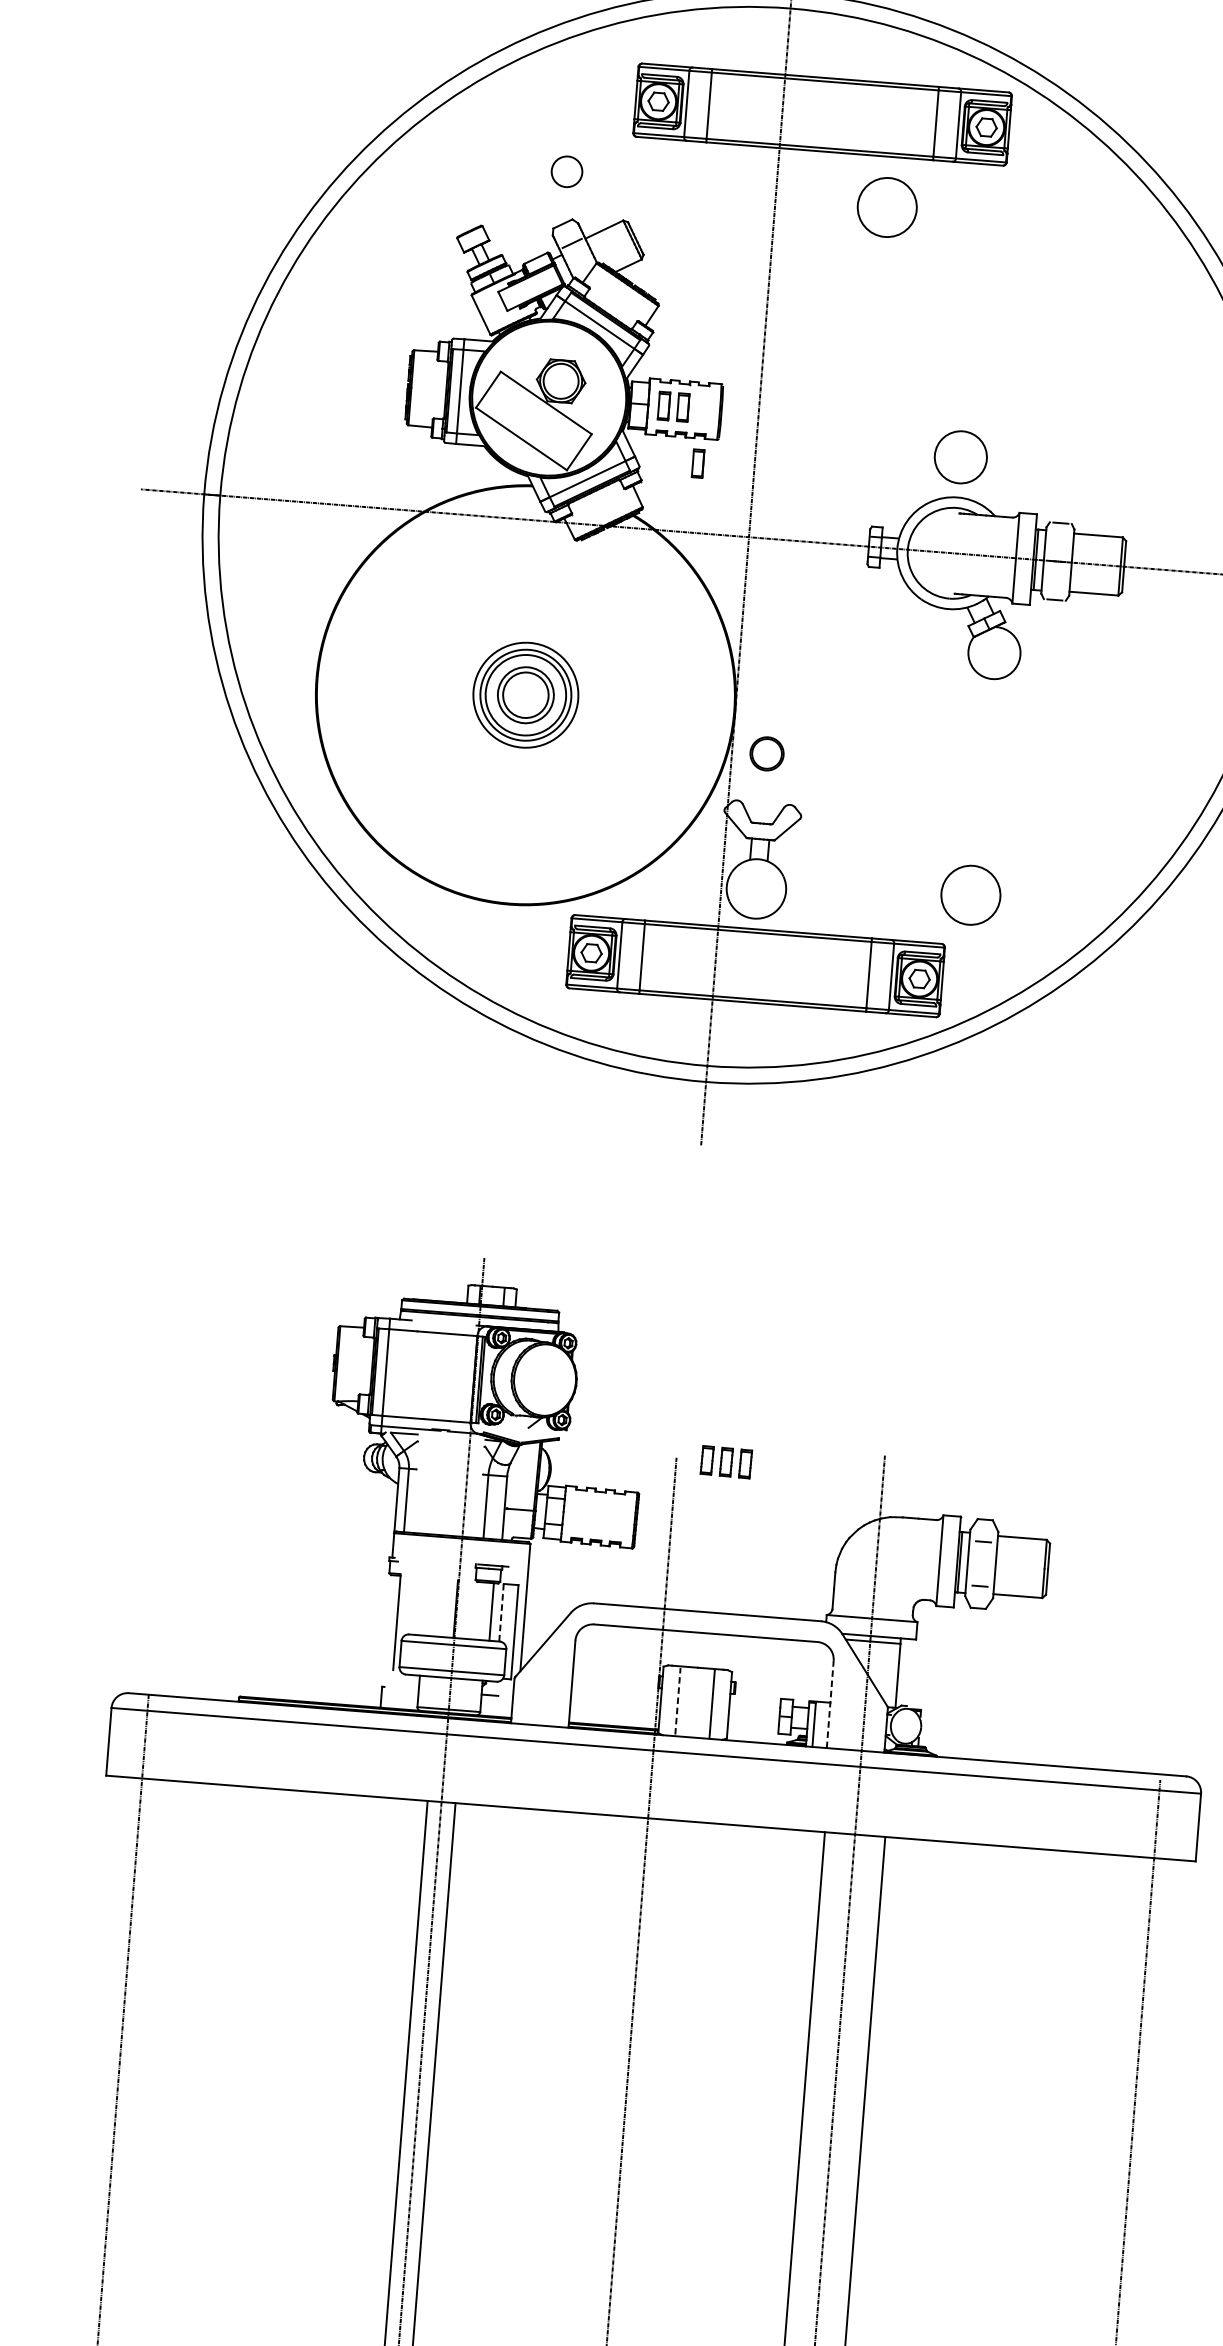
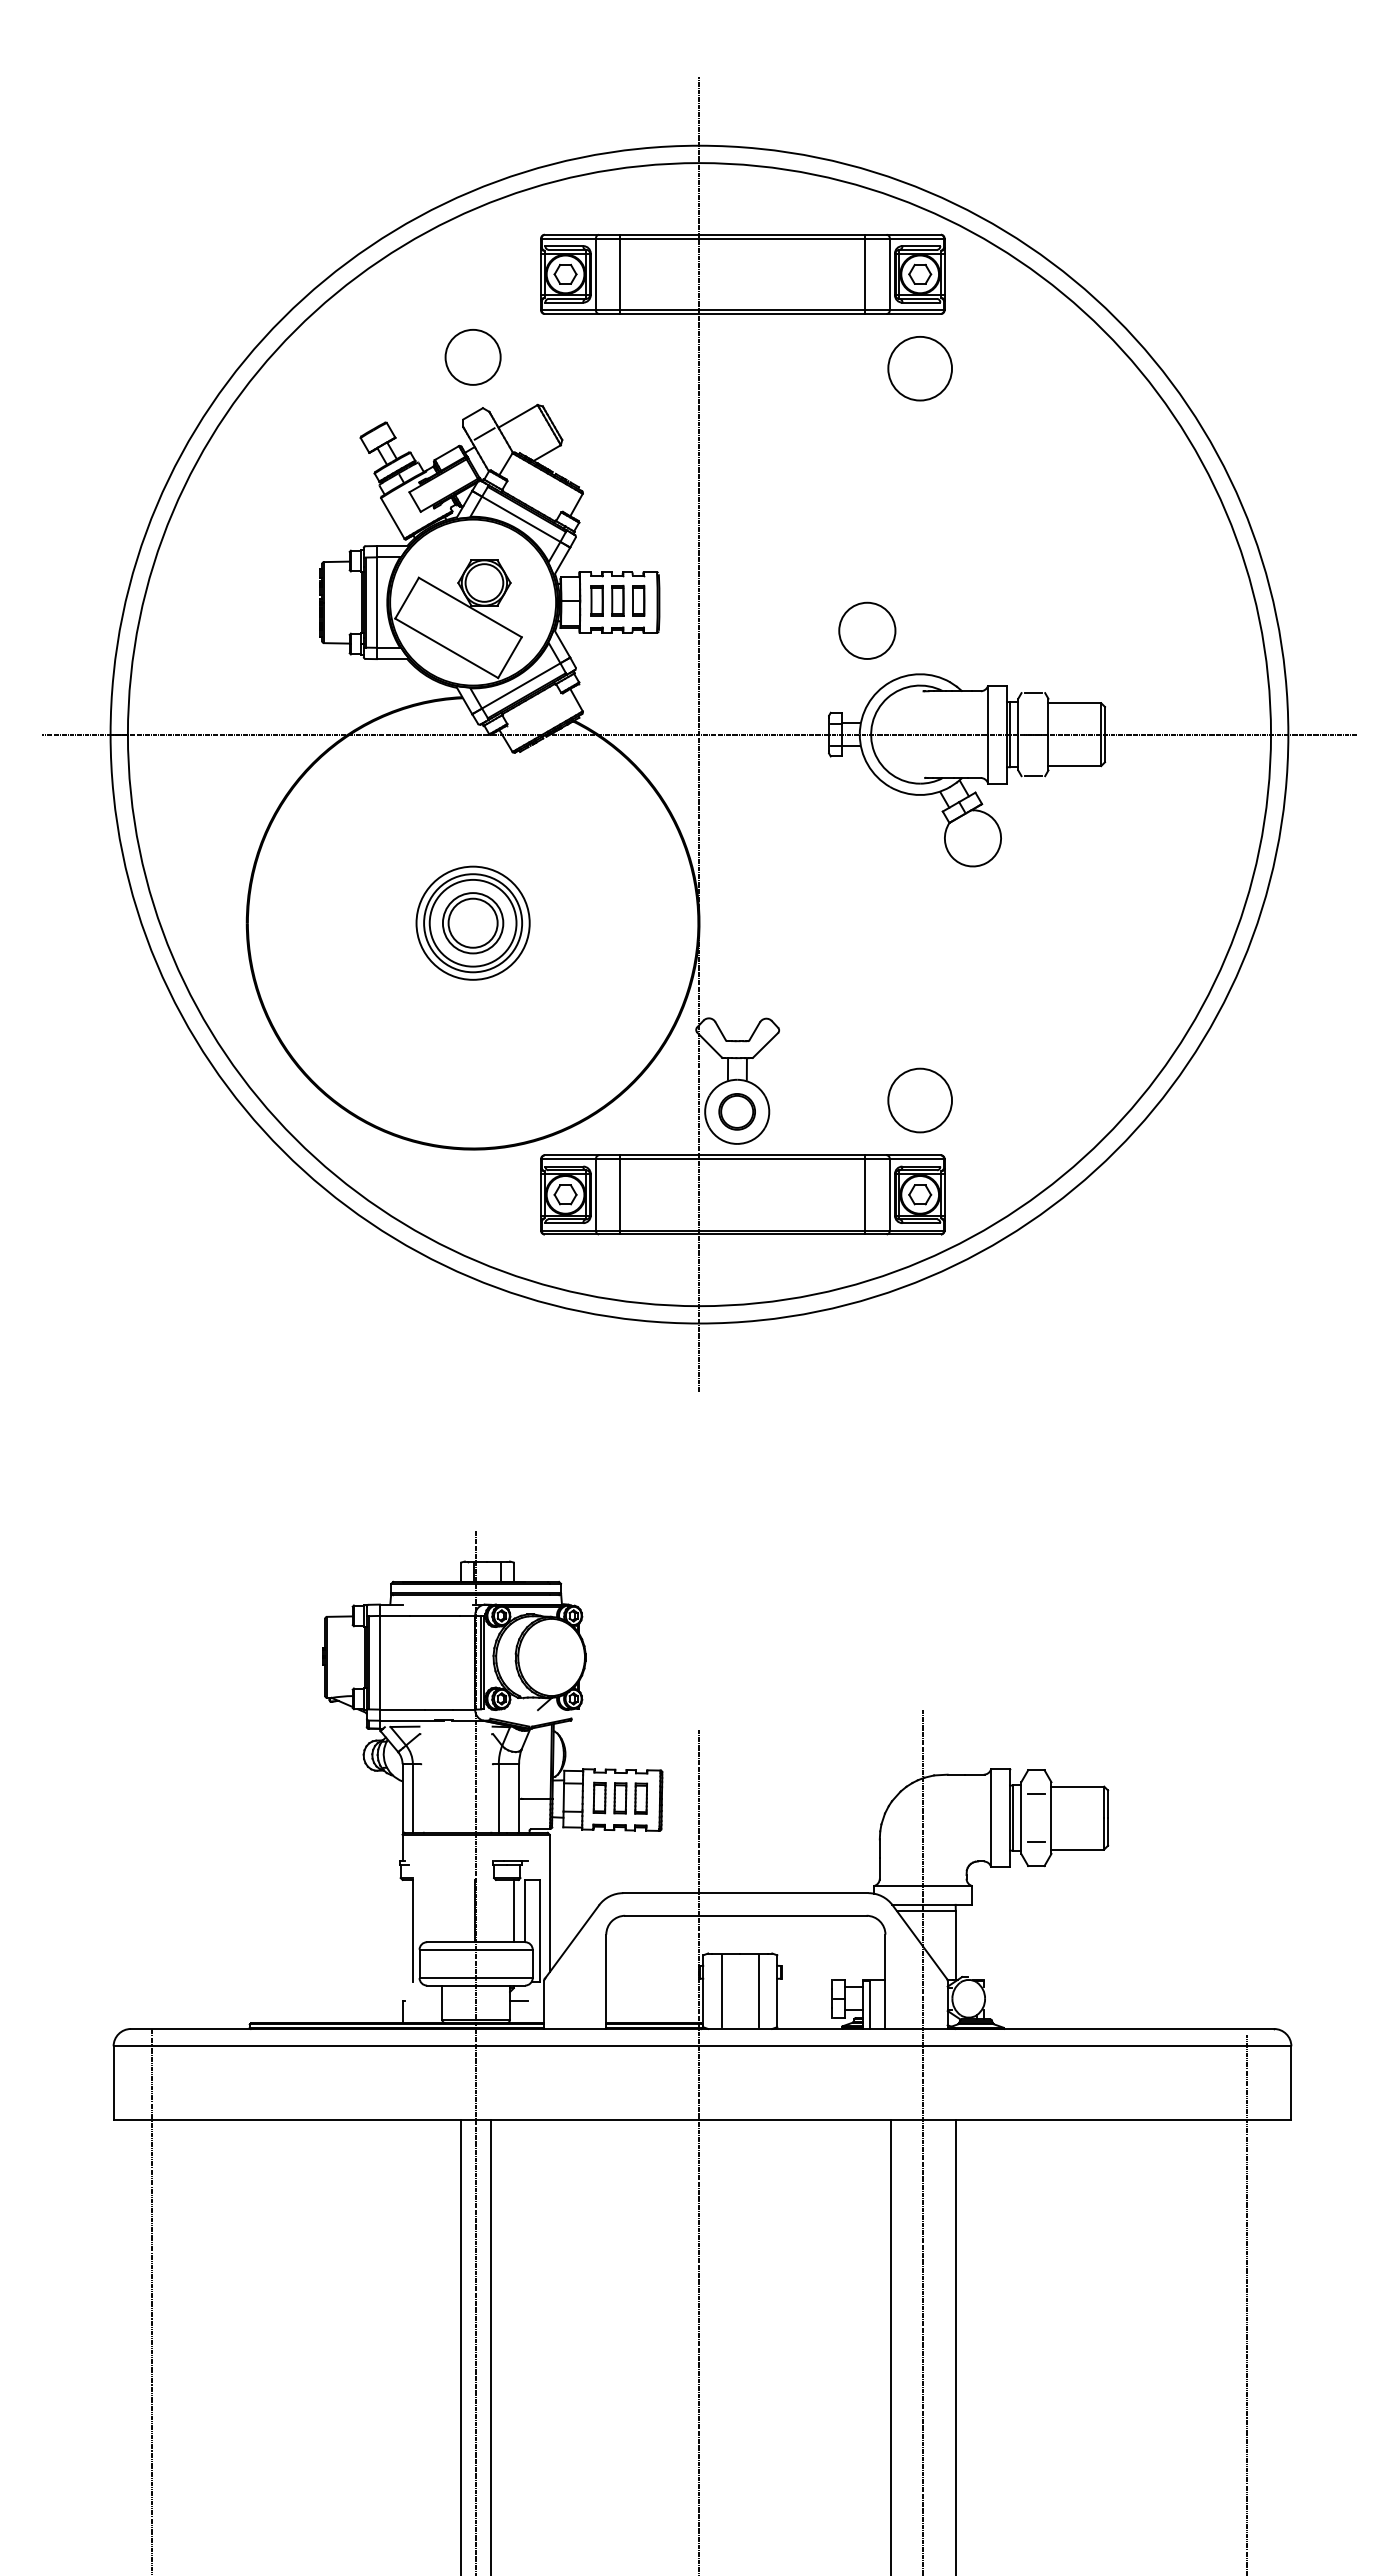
circle: (566, 171) -> (472, 357), size x1.67
circle: (886, 207) -> (919, 368), moved
circle: (961, 457) -> (867, 630), moved
part: (698, 463) -> (638, 600), moved
part: (766, 753) -> (736, 1111), moved
circle: (970, 895) -> (919, 1100), moved
part: (725, 1461) -> (619, 1797), moved
line: (501, 1613) -> (524, 1911), dashed -> solid
line: (677, 1701) -> (721, 1991), dashed -> solid
line: (830, 1704) -> (885, 1981), dashed -> solid

